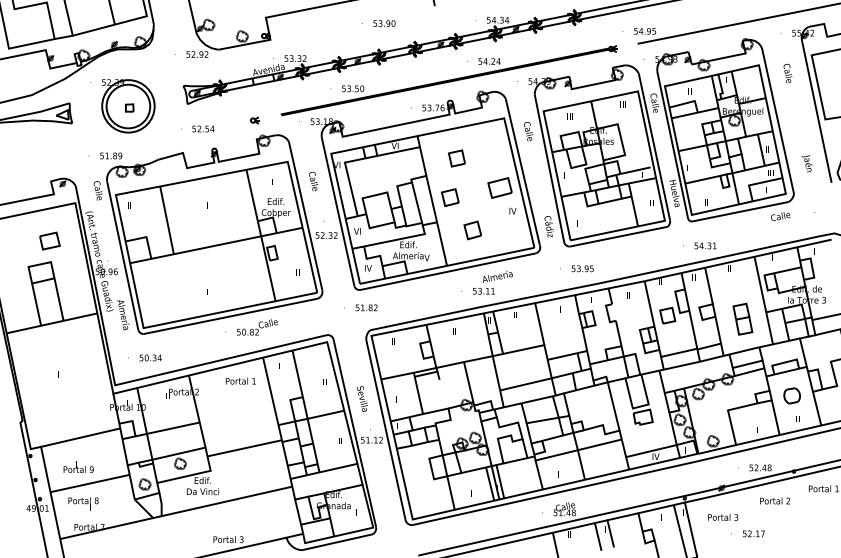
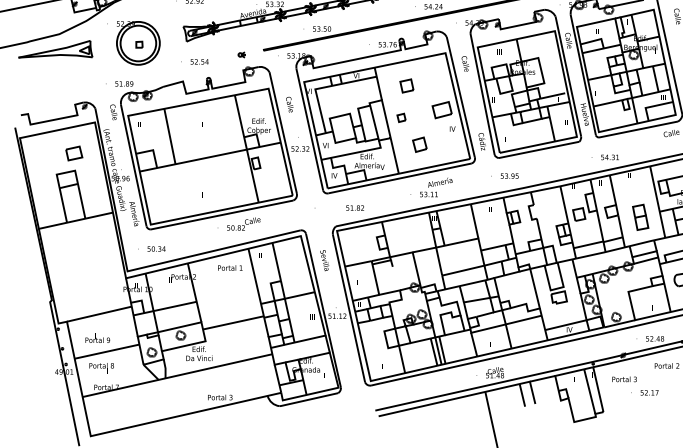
part: (450, 197) -> (401, 117), size x0.6
text: (366, 307) -> (355, 207), moved
text: (362, 398) -> (324, 260), moved

